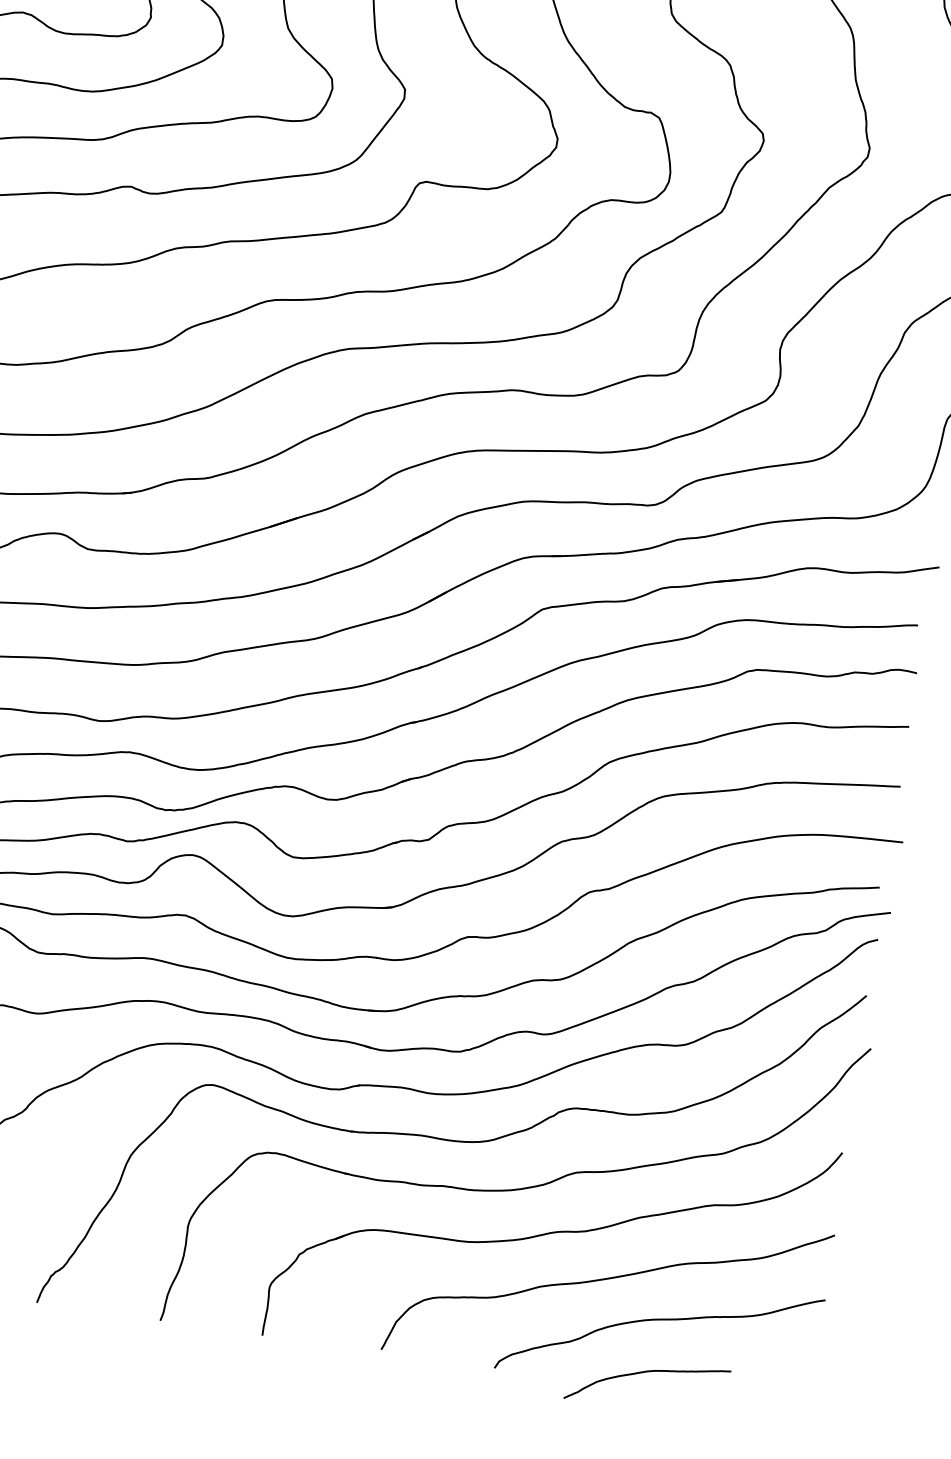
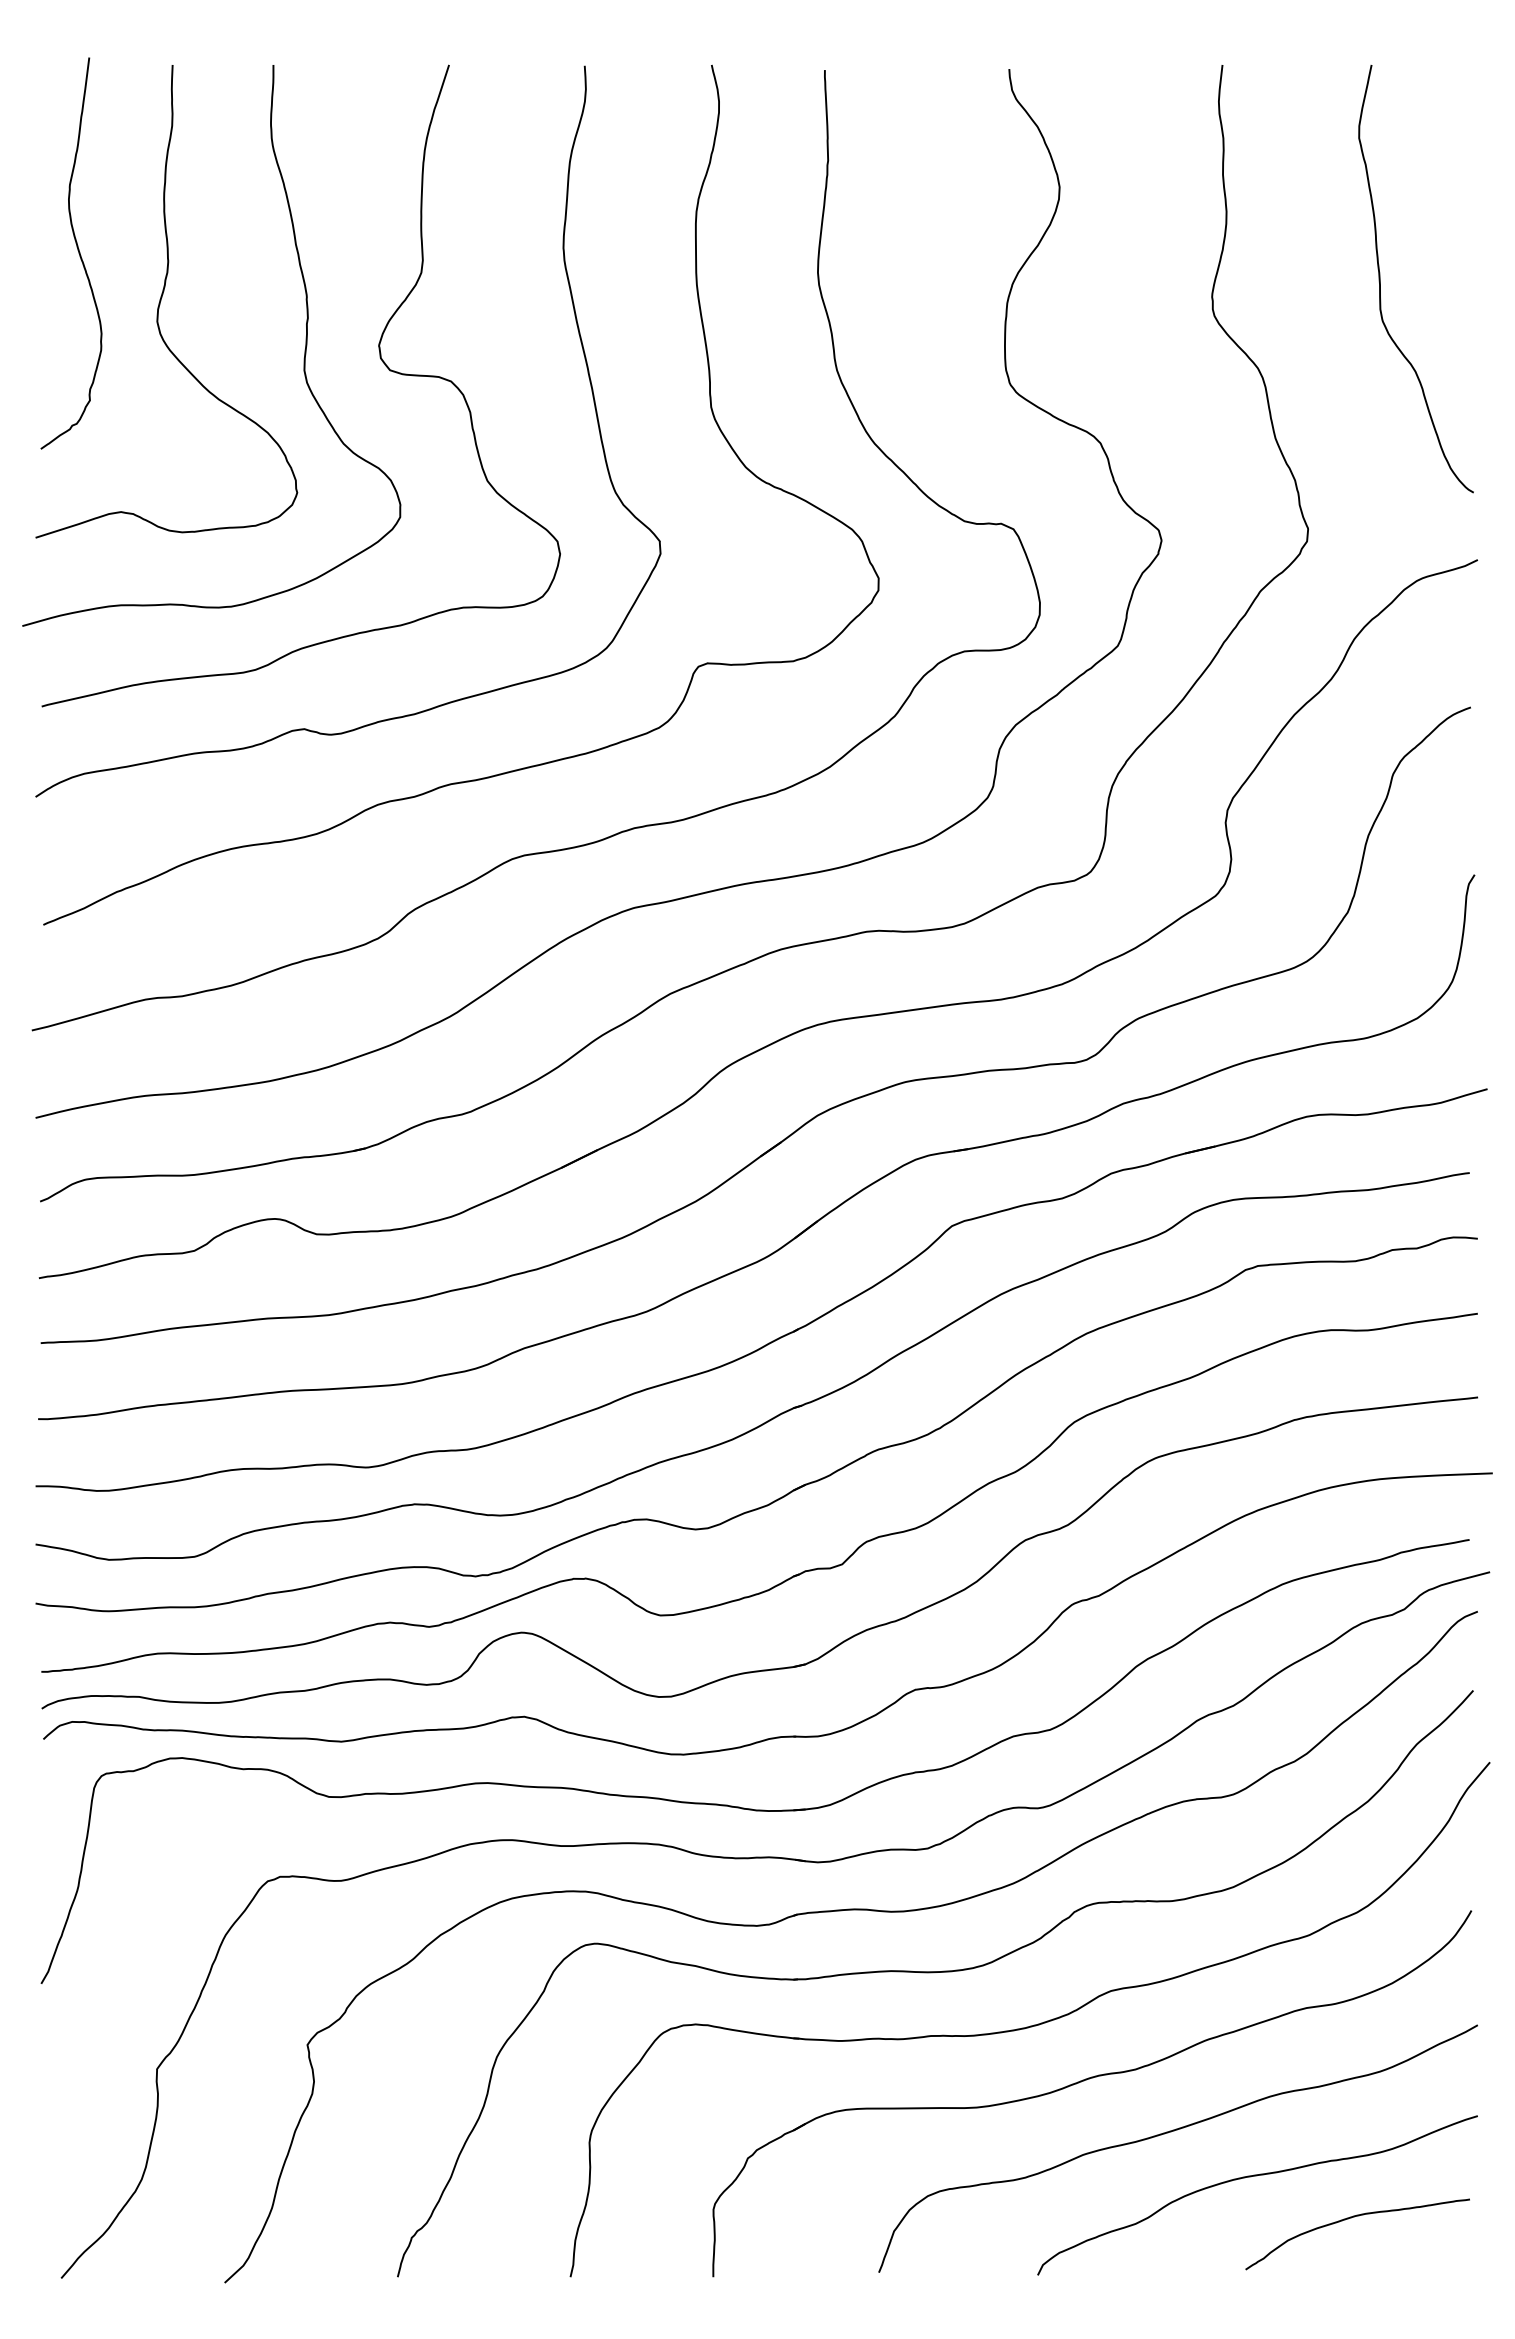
curve: (644, 1372) -> (1351, 2218), moved

